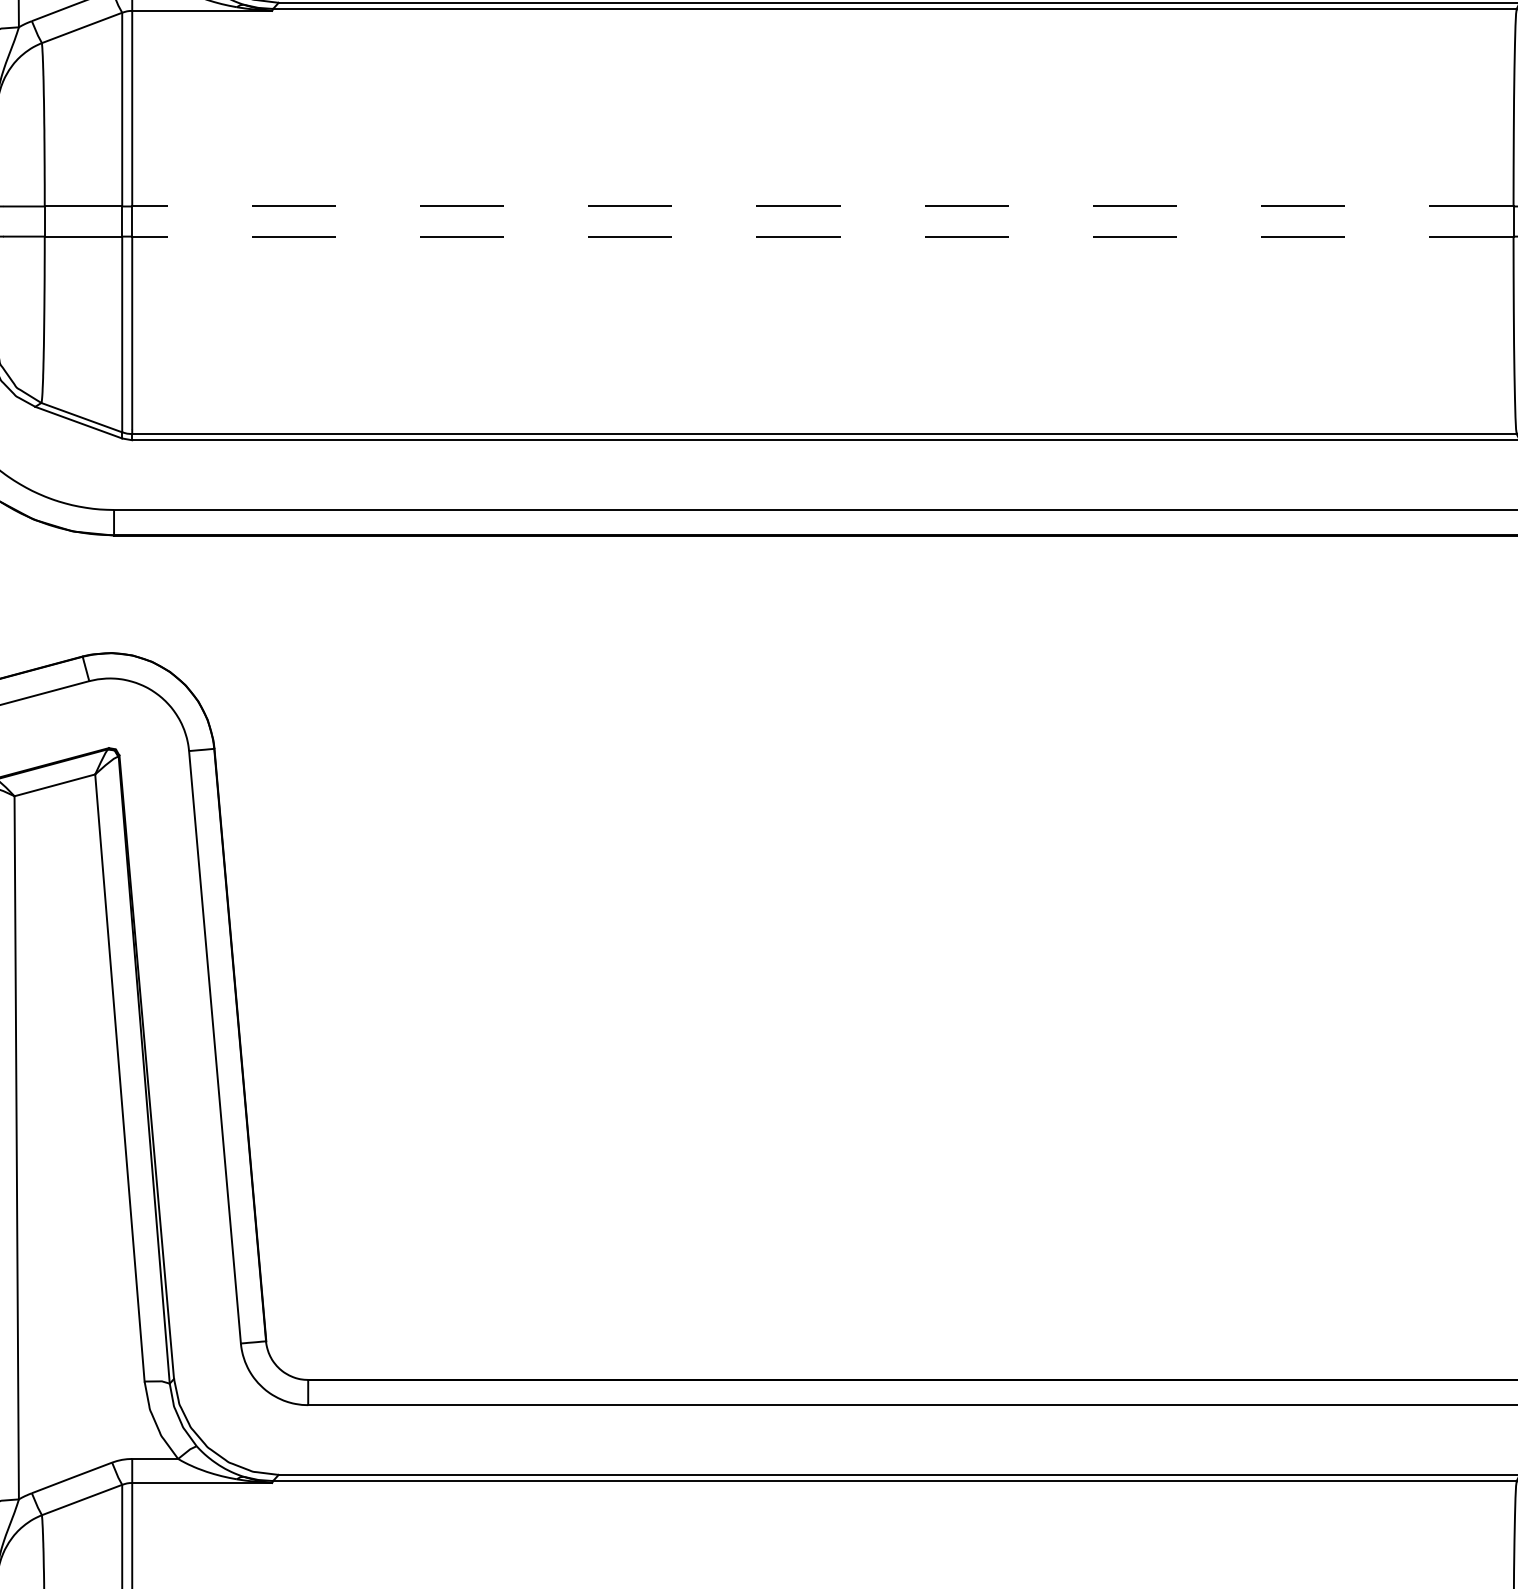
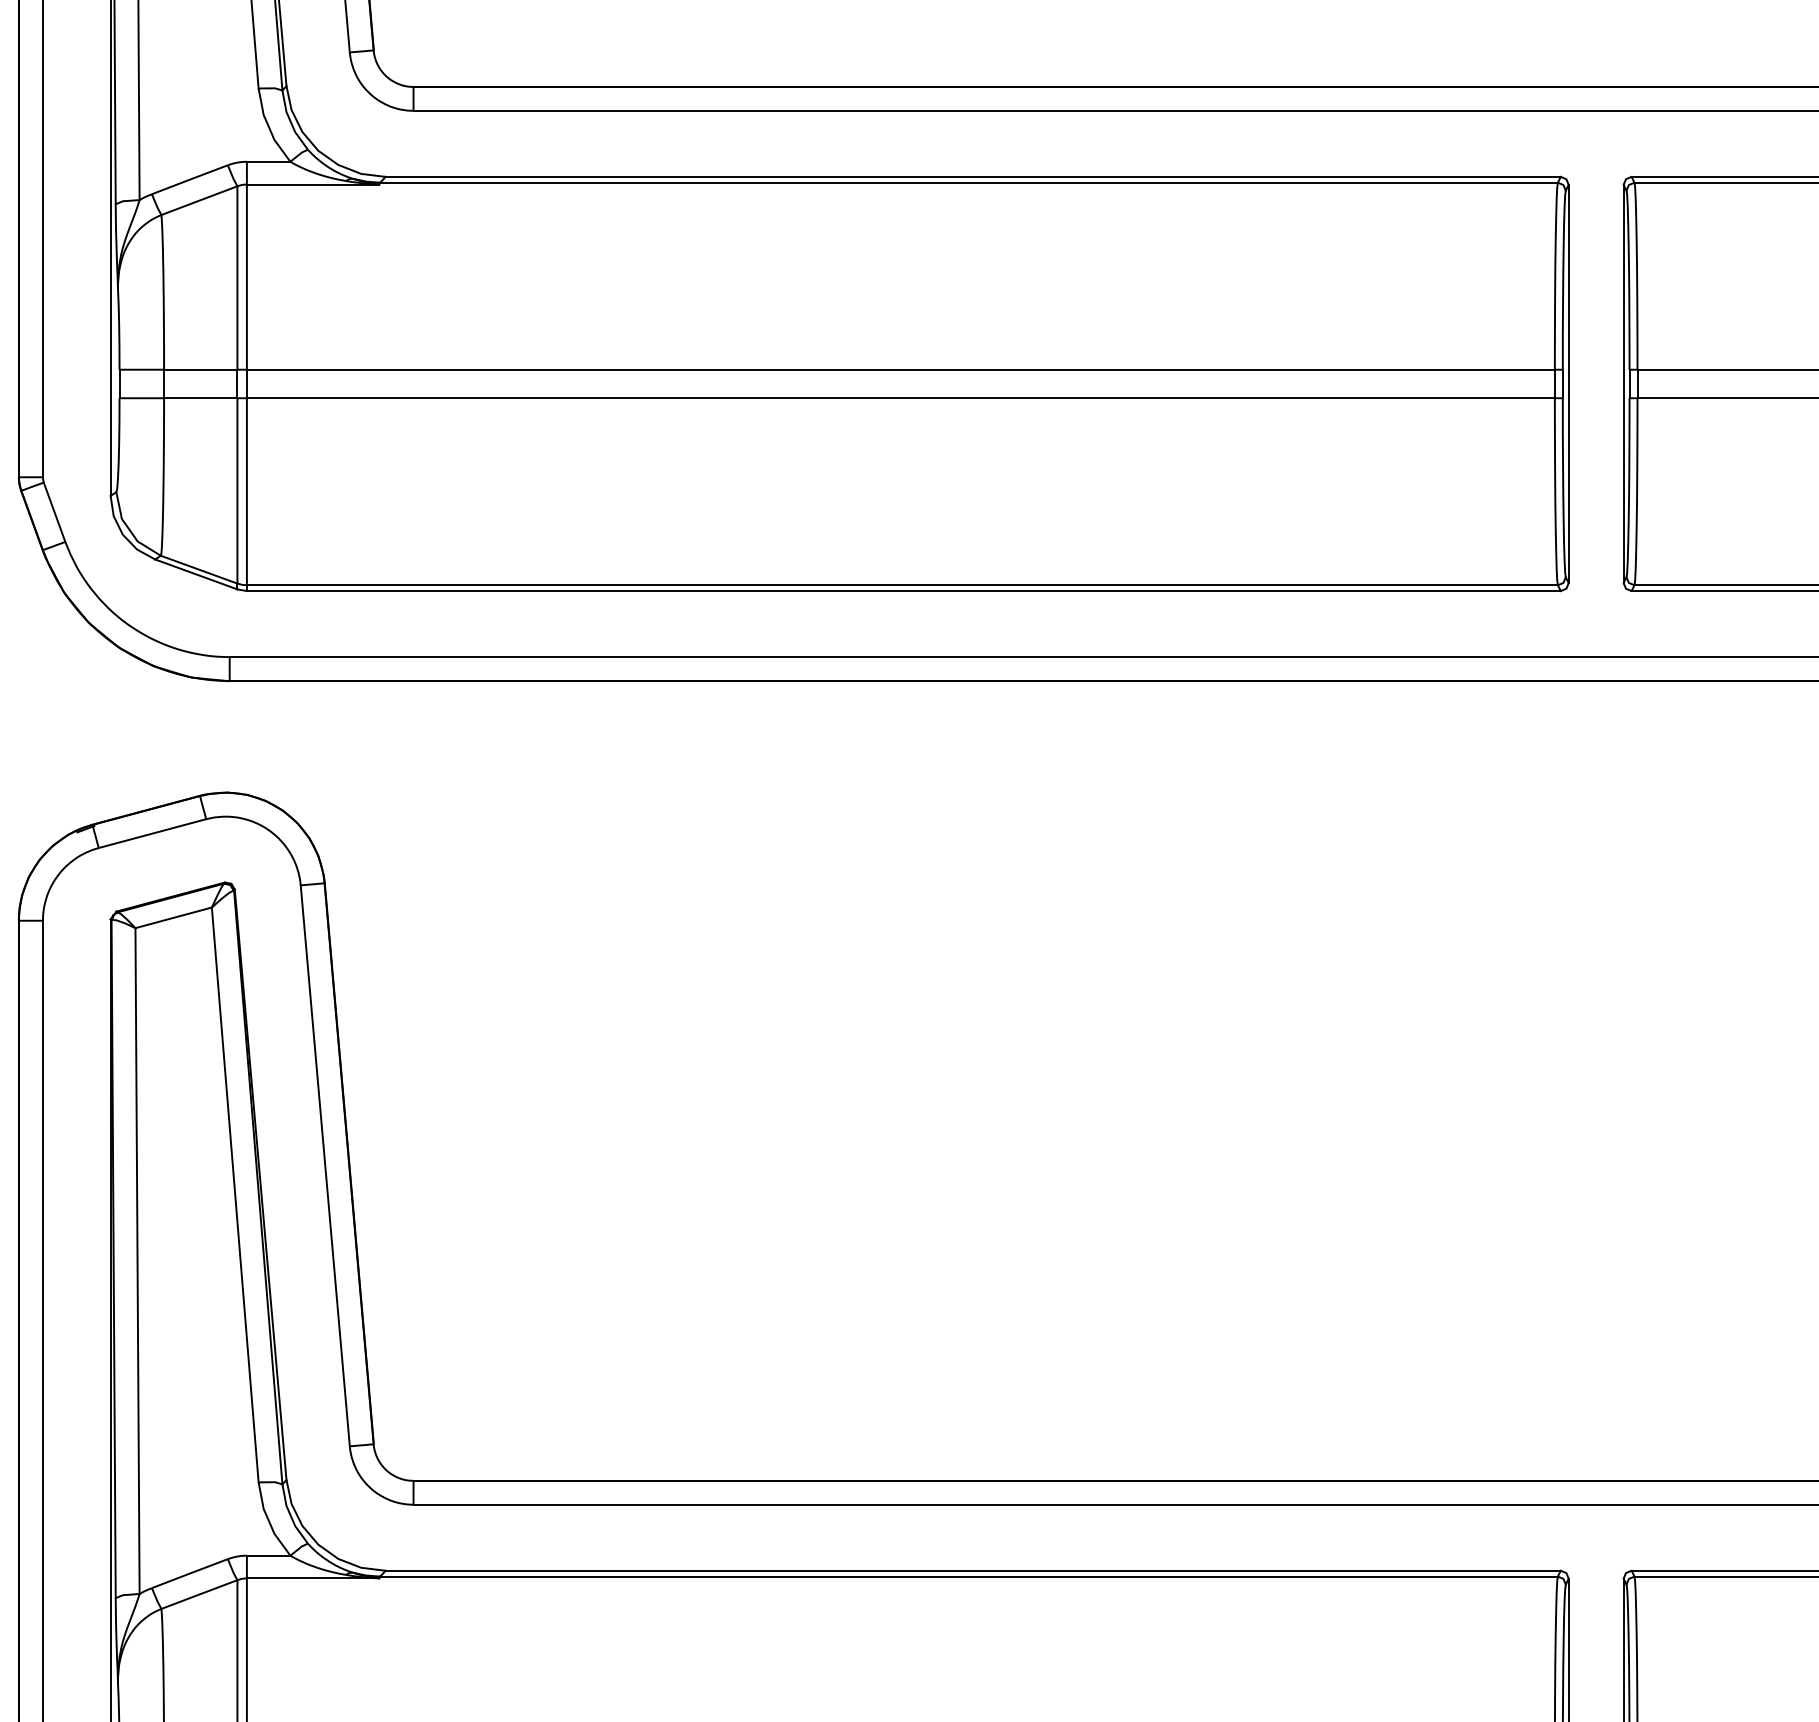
line: (822, 206) -> (900, 369), dashed -> solid
line: (822, 236) -> (900, 398), dashed -> solid

